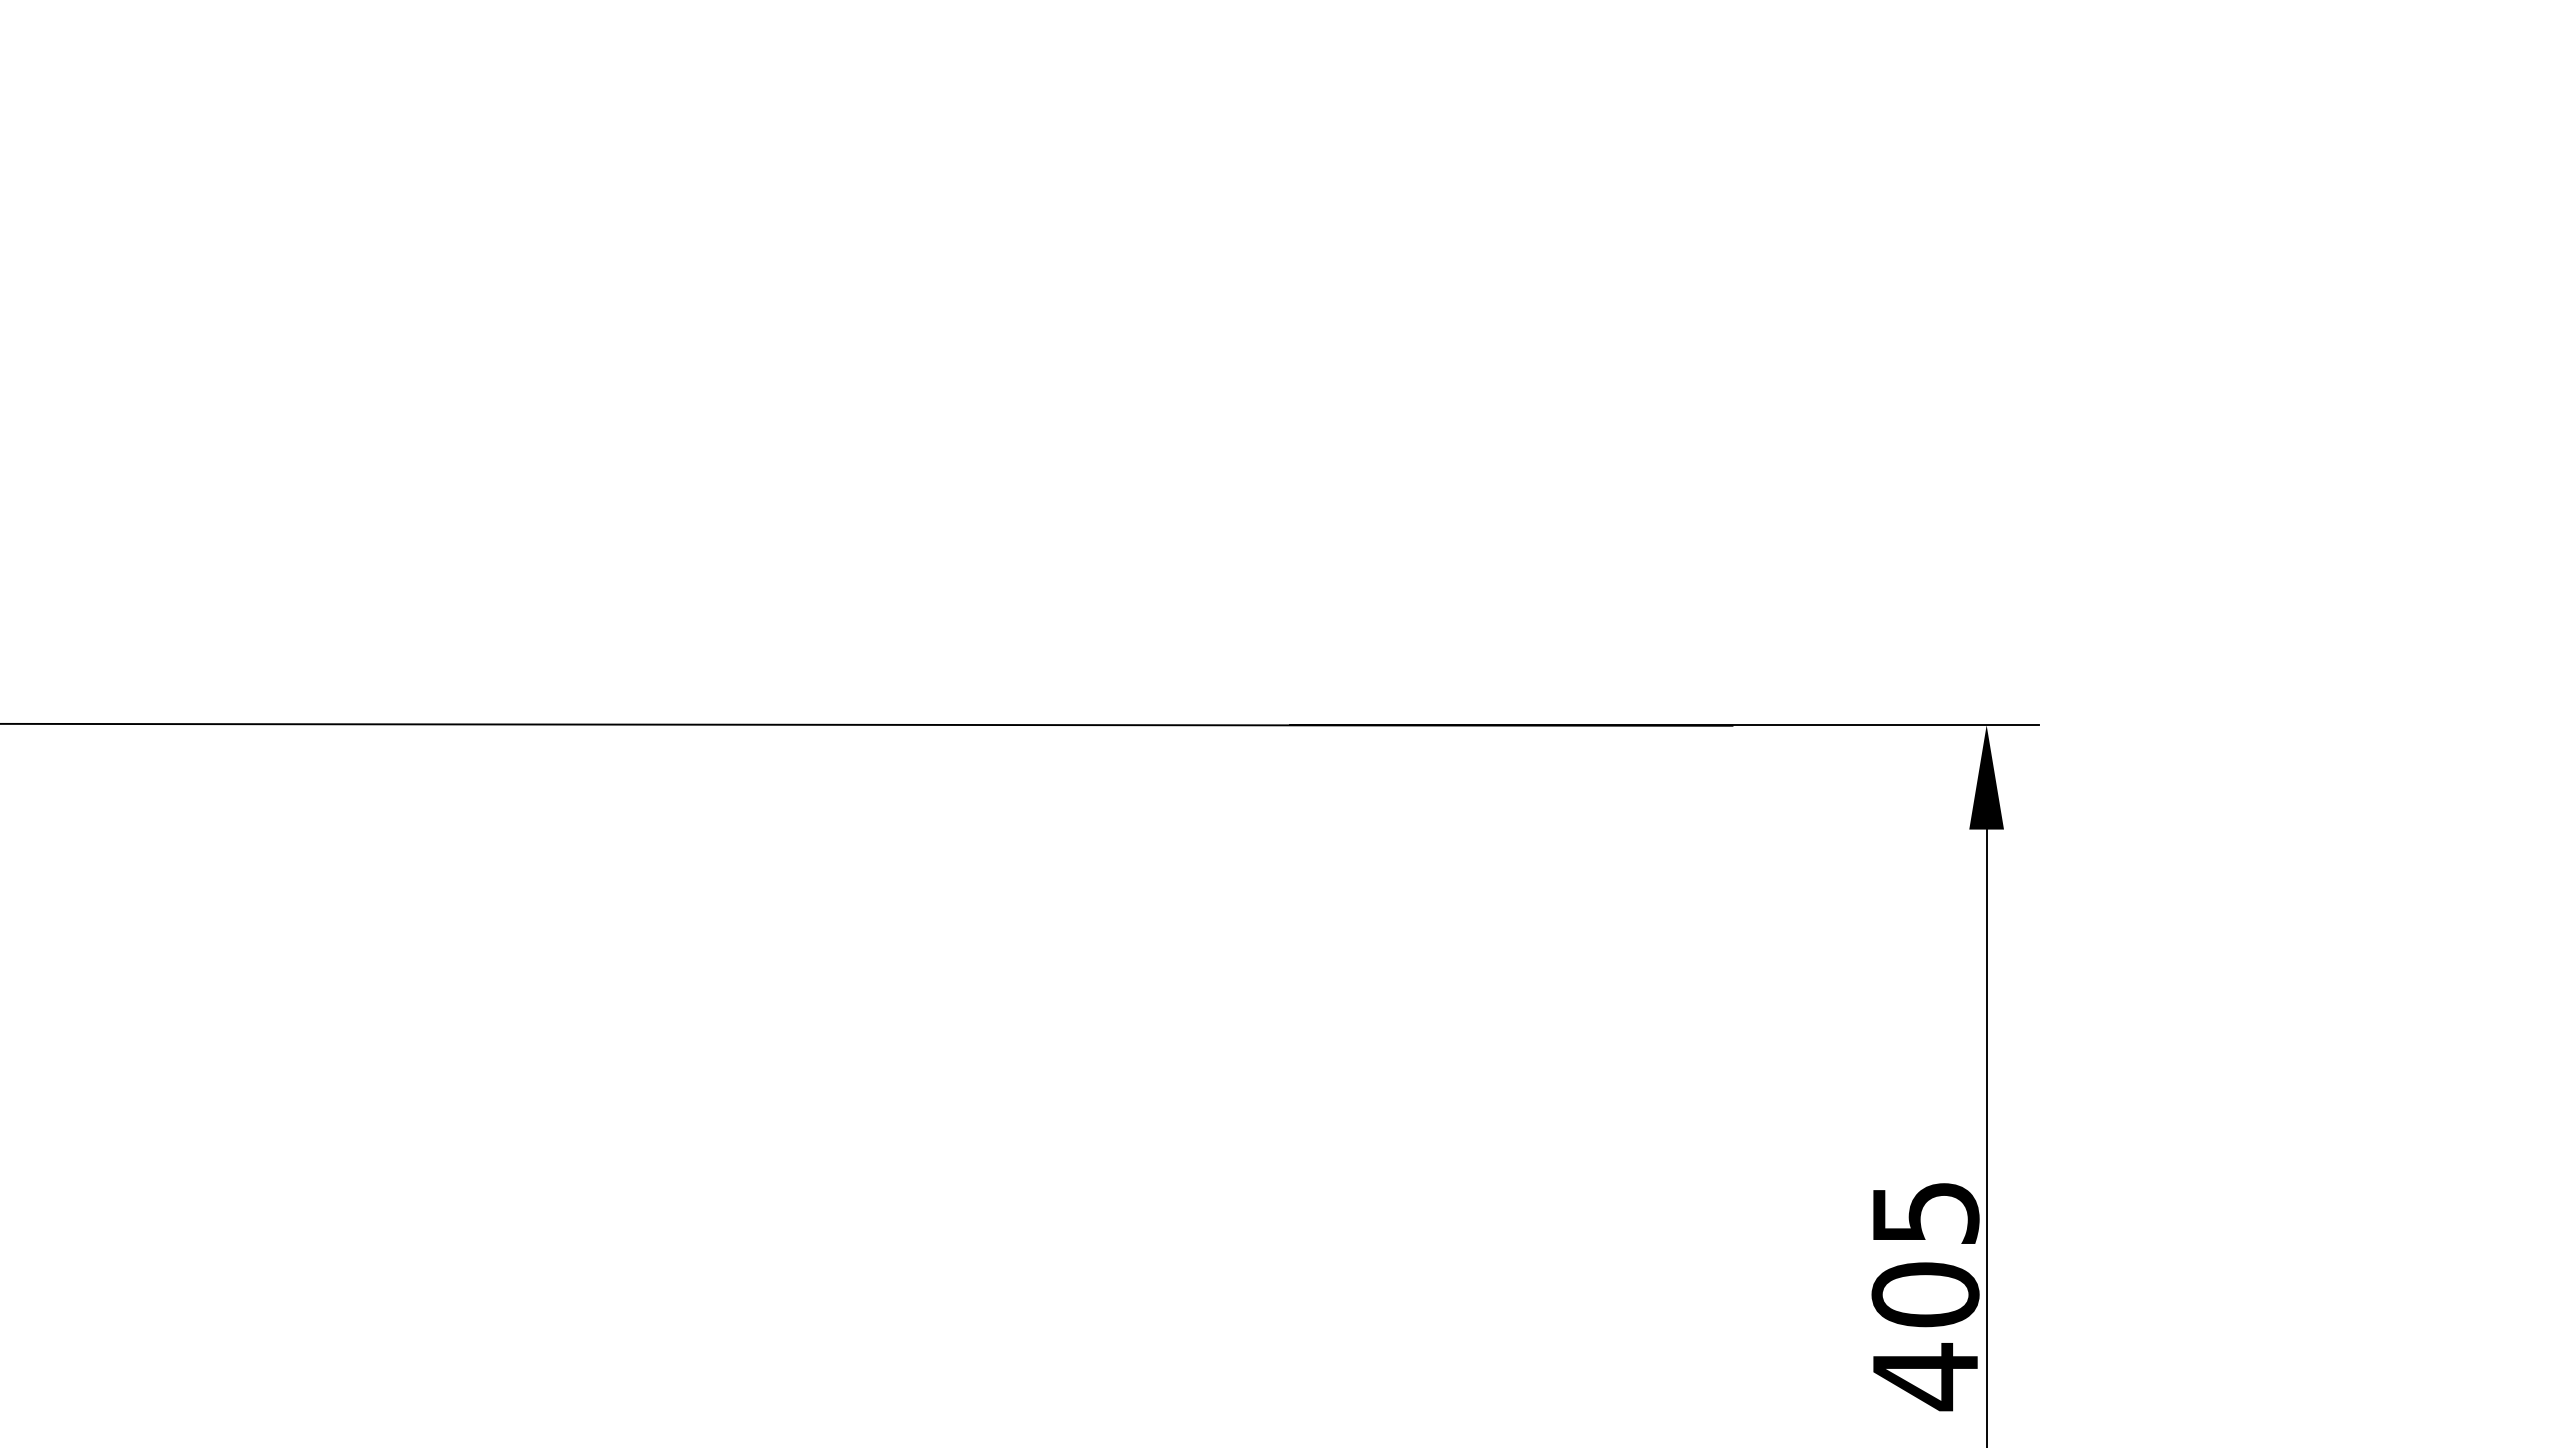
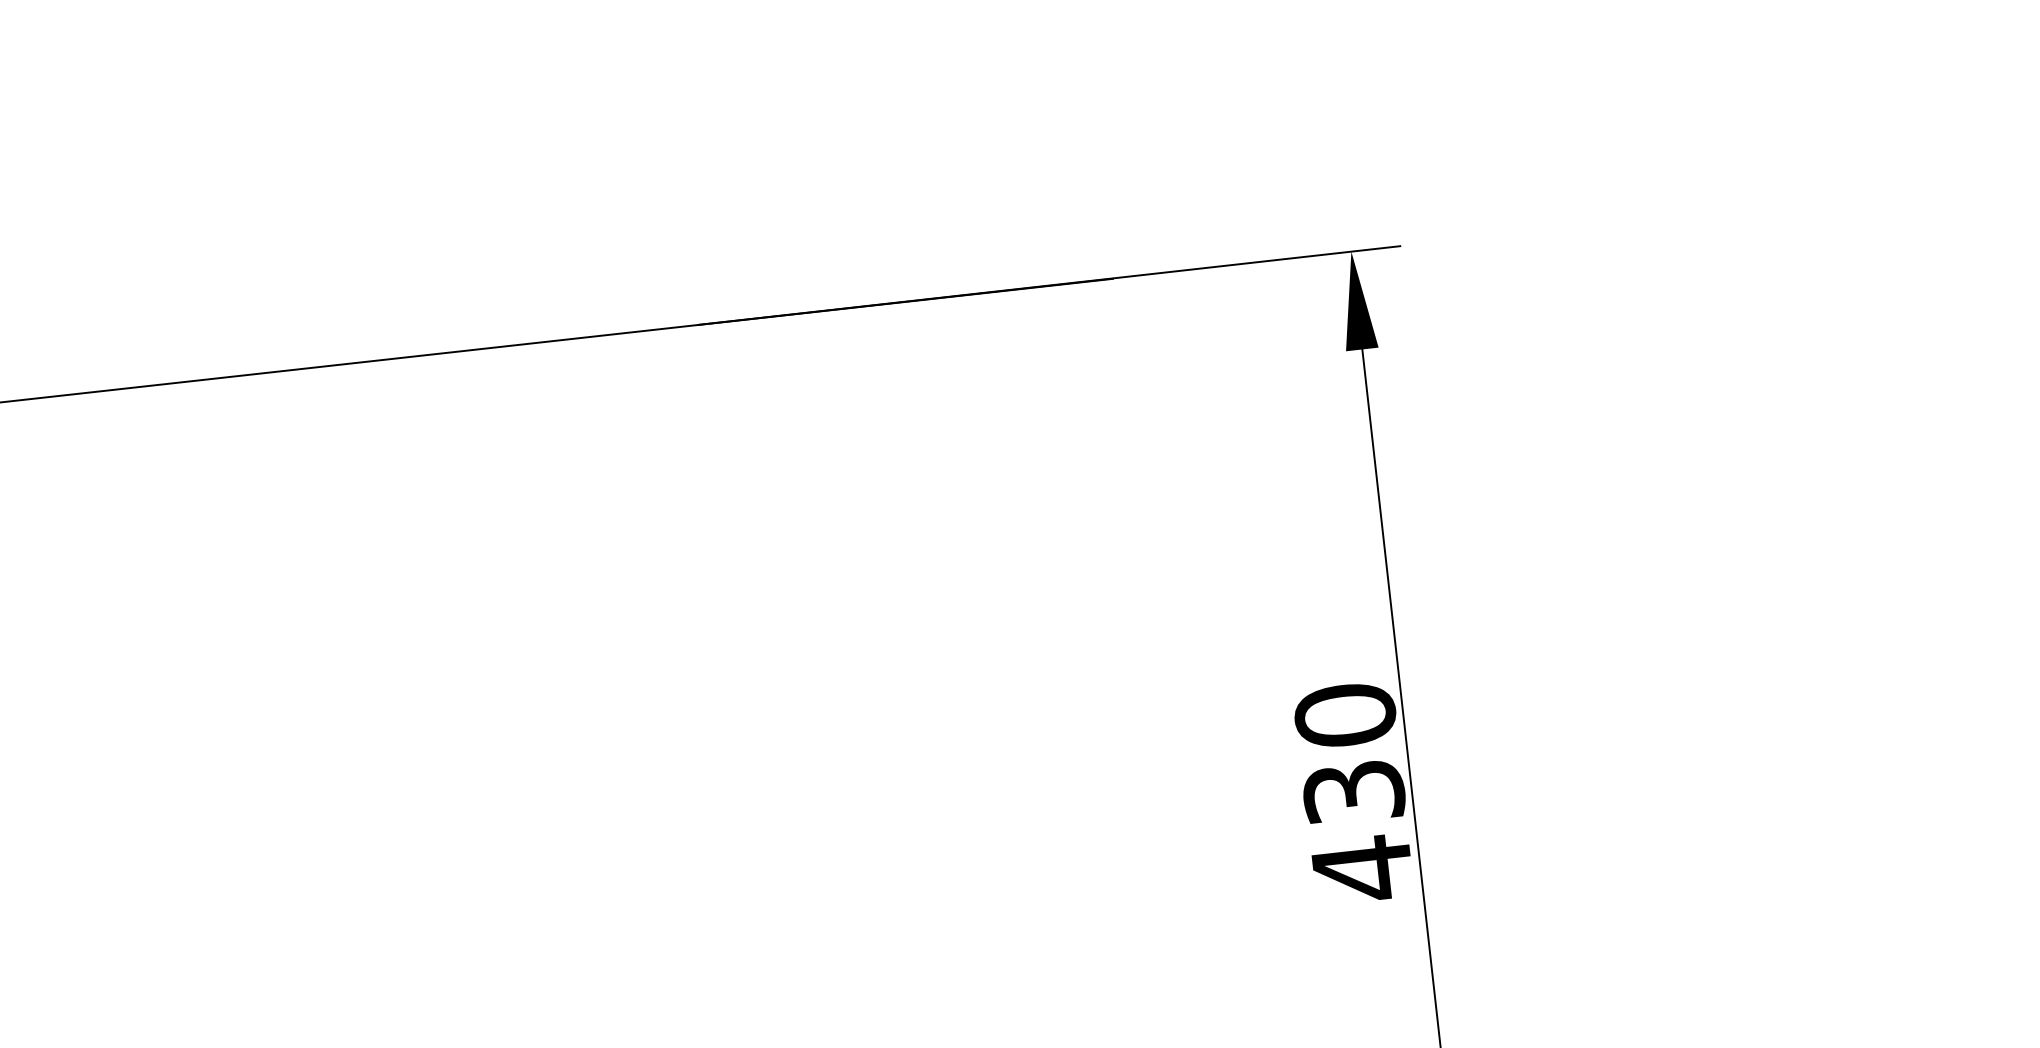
text: (1925, 1253) -> (1349, 753), 405 -> 430

